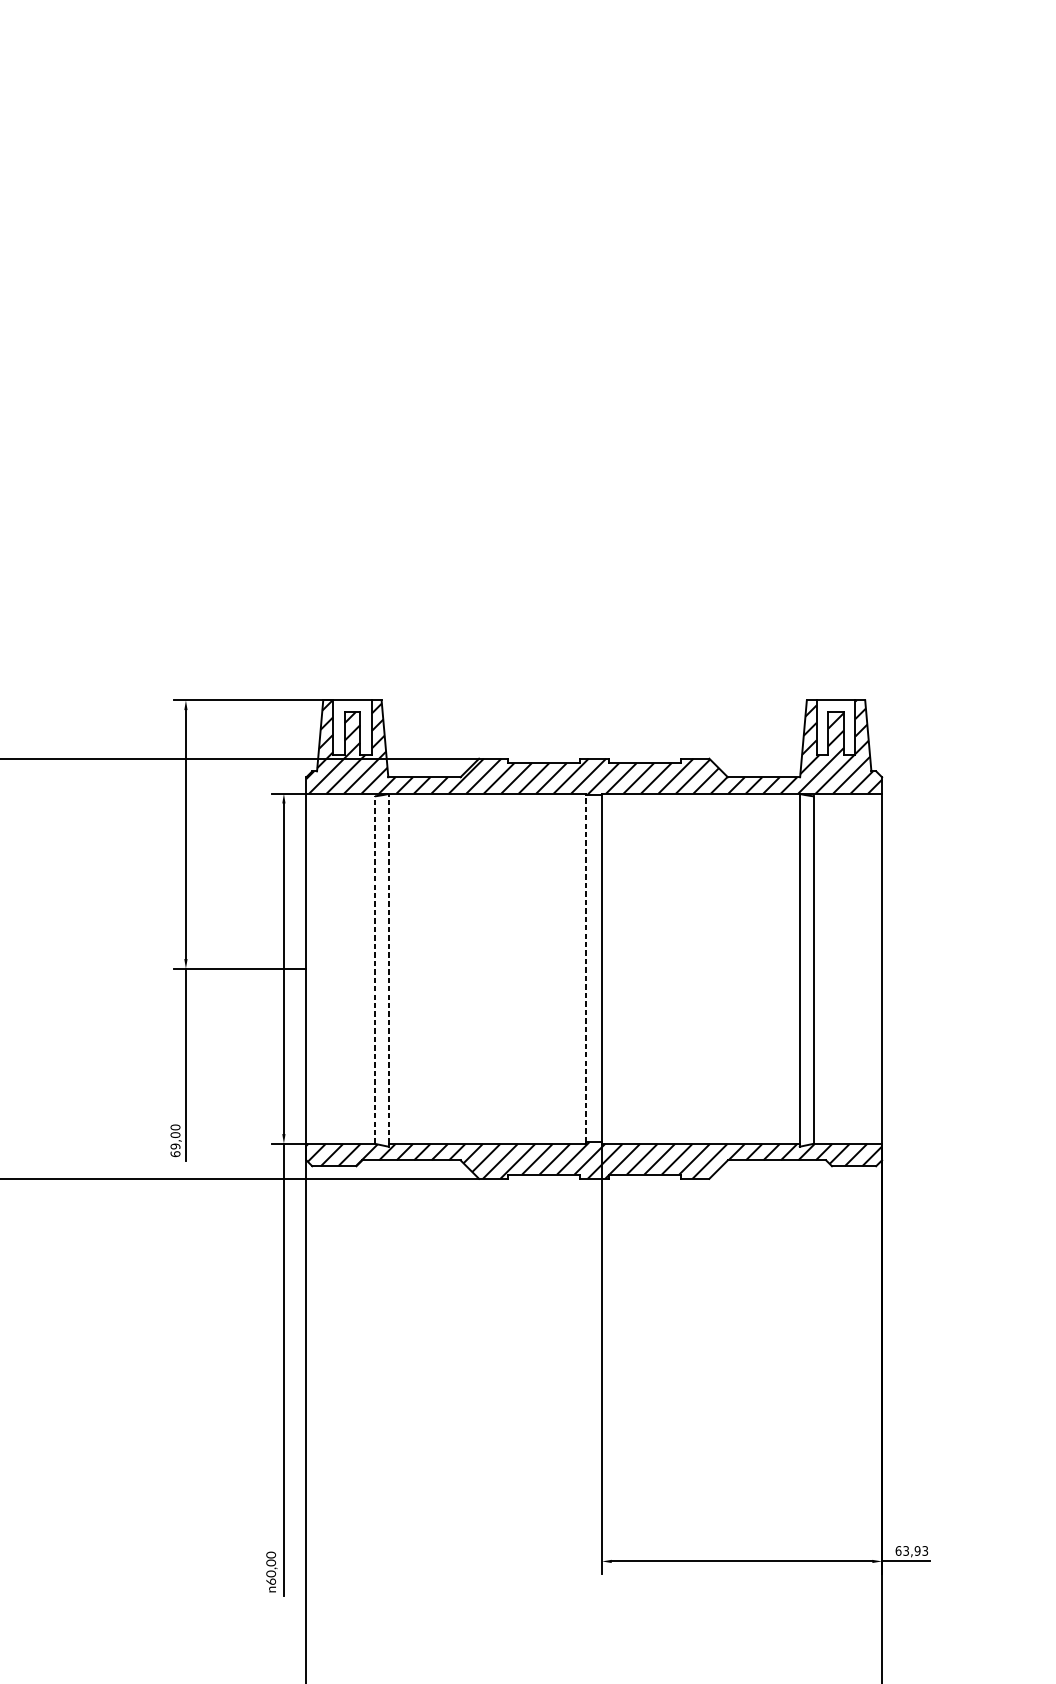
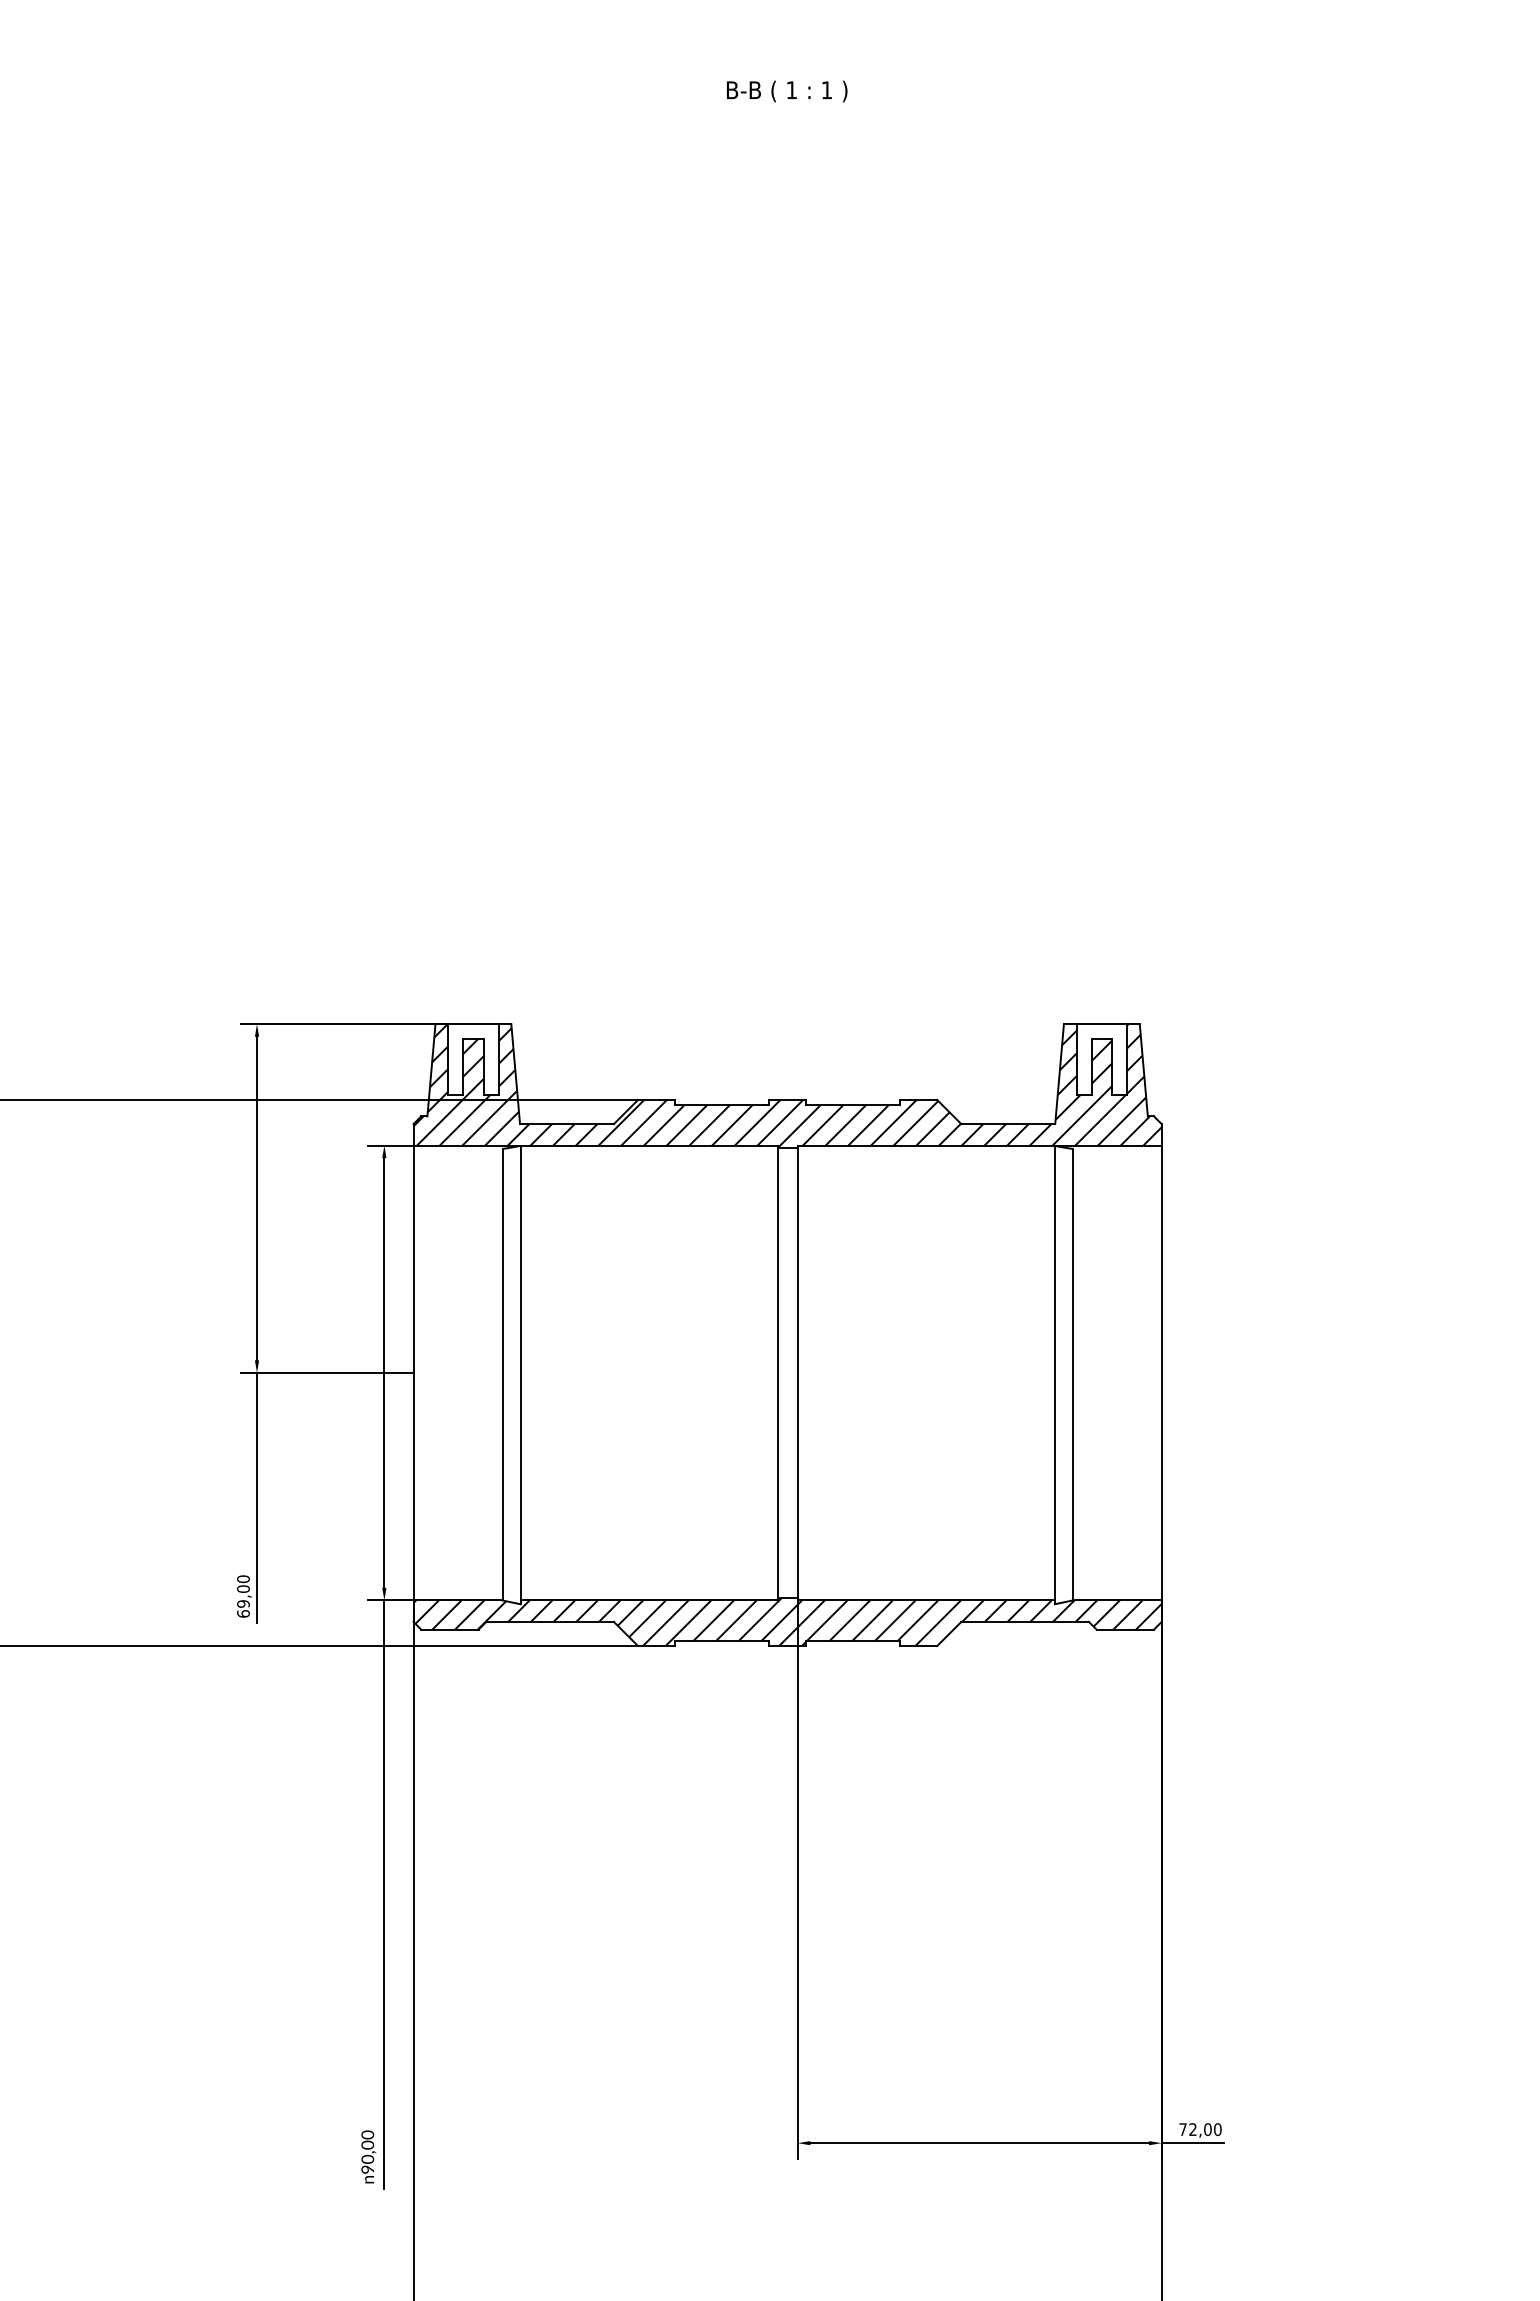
line: (388, 968) -> (520, 1372), dashed -> solid
line: (586, 968) -> (777, 1372), dashed -> solid
line: (374, 969) -> (502, 1374), dashed -> solid
text: (911, 1550) -> (1200, 2129), 63,93 -> 72,00
text: (270, 1581) -> (367, 2169), 60,00 -> 90,00

